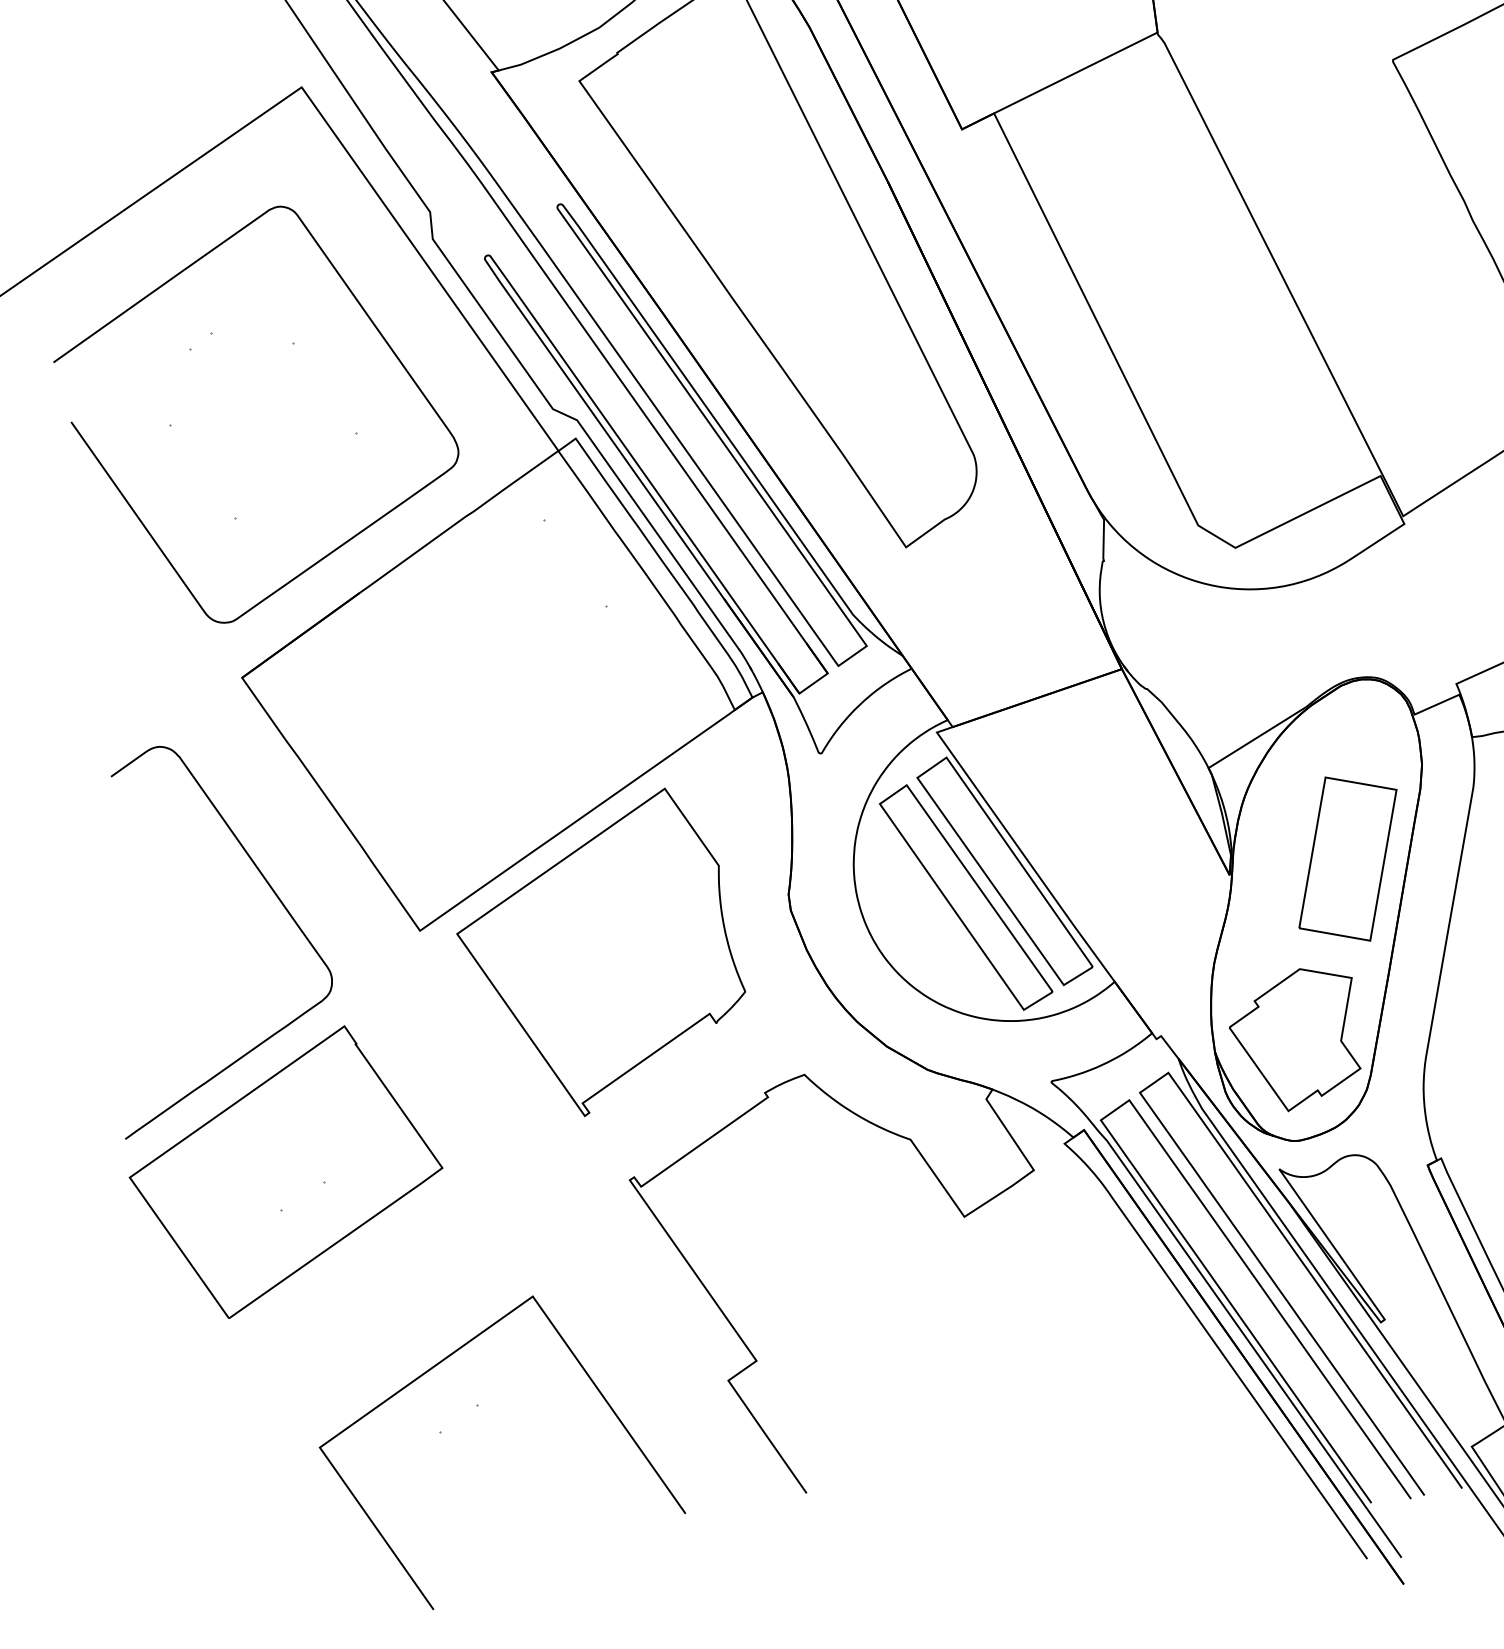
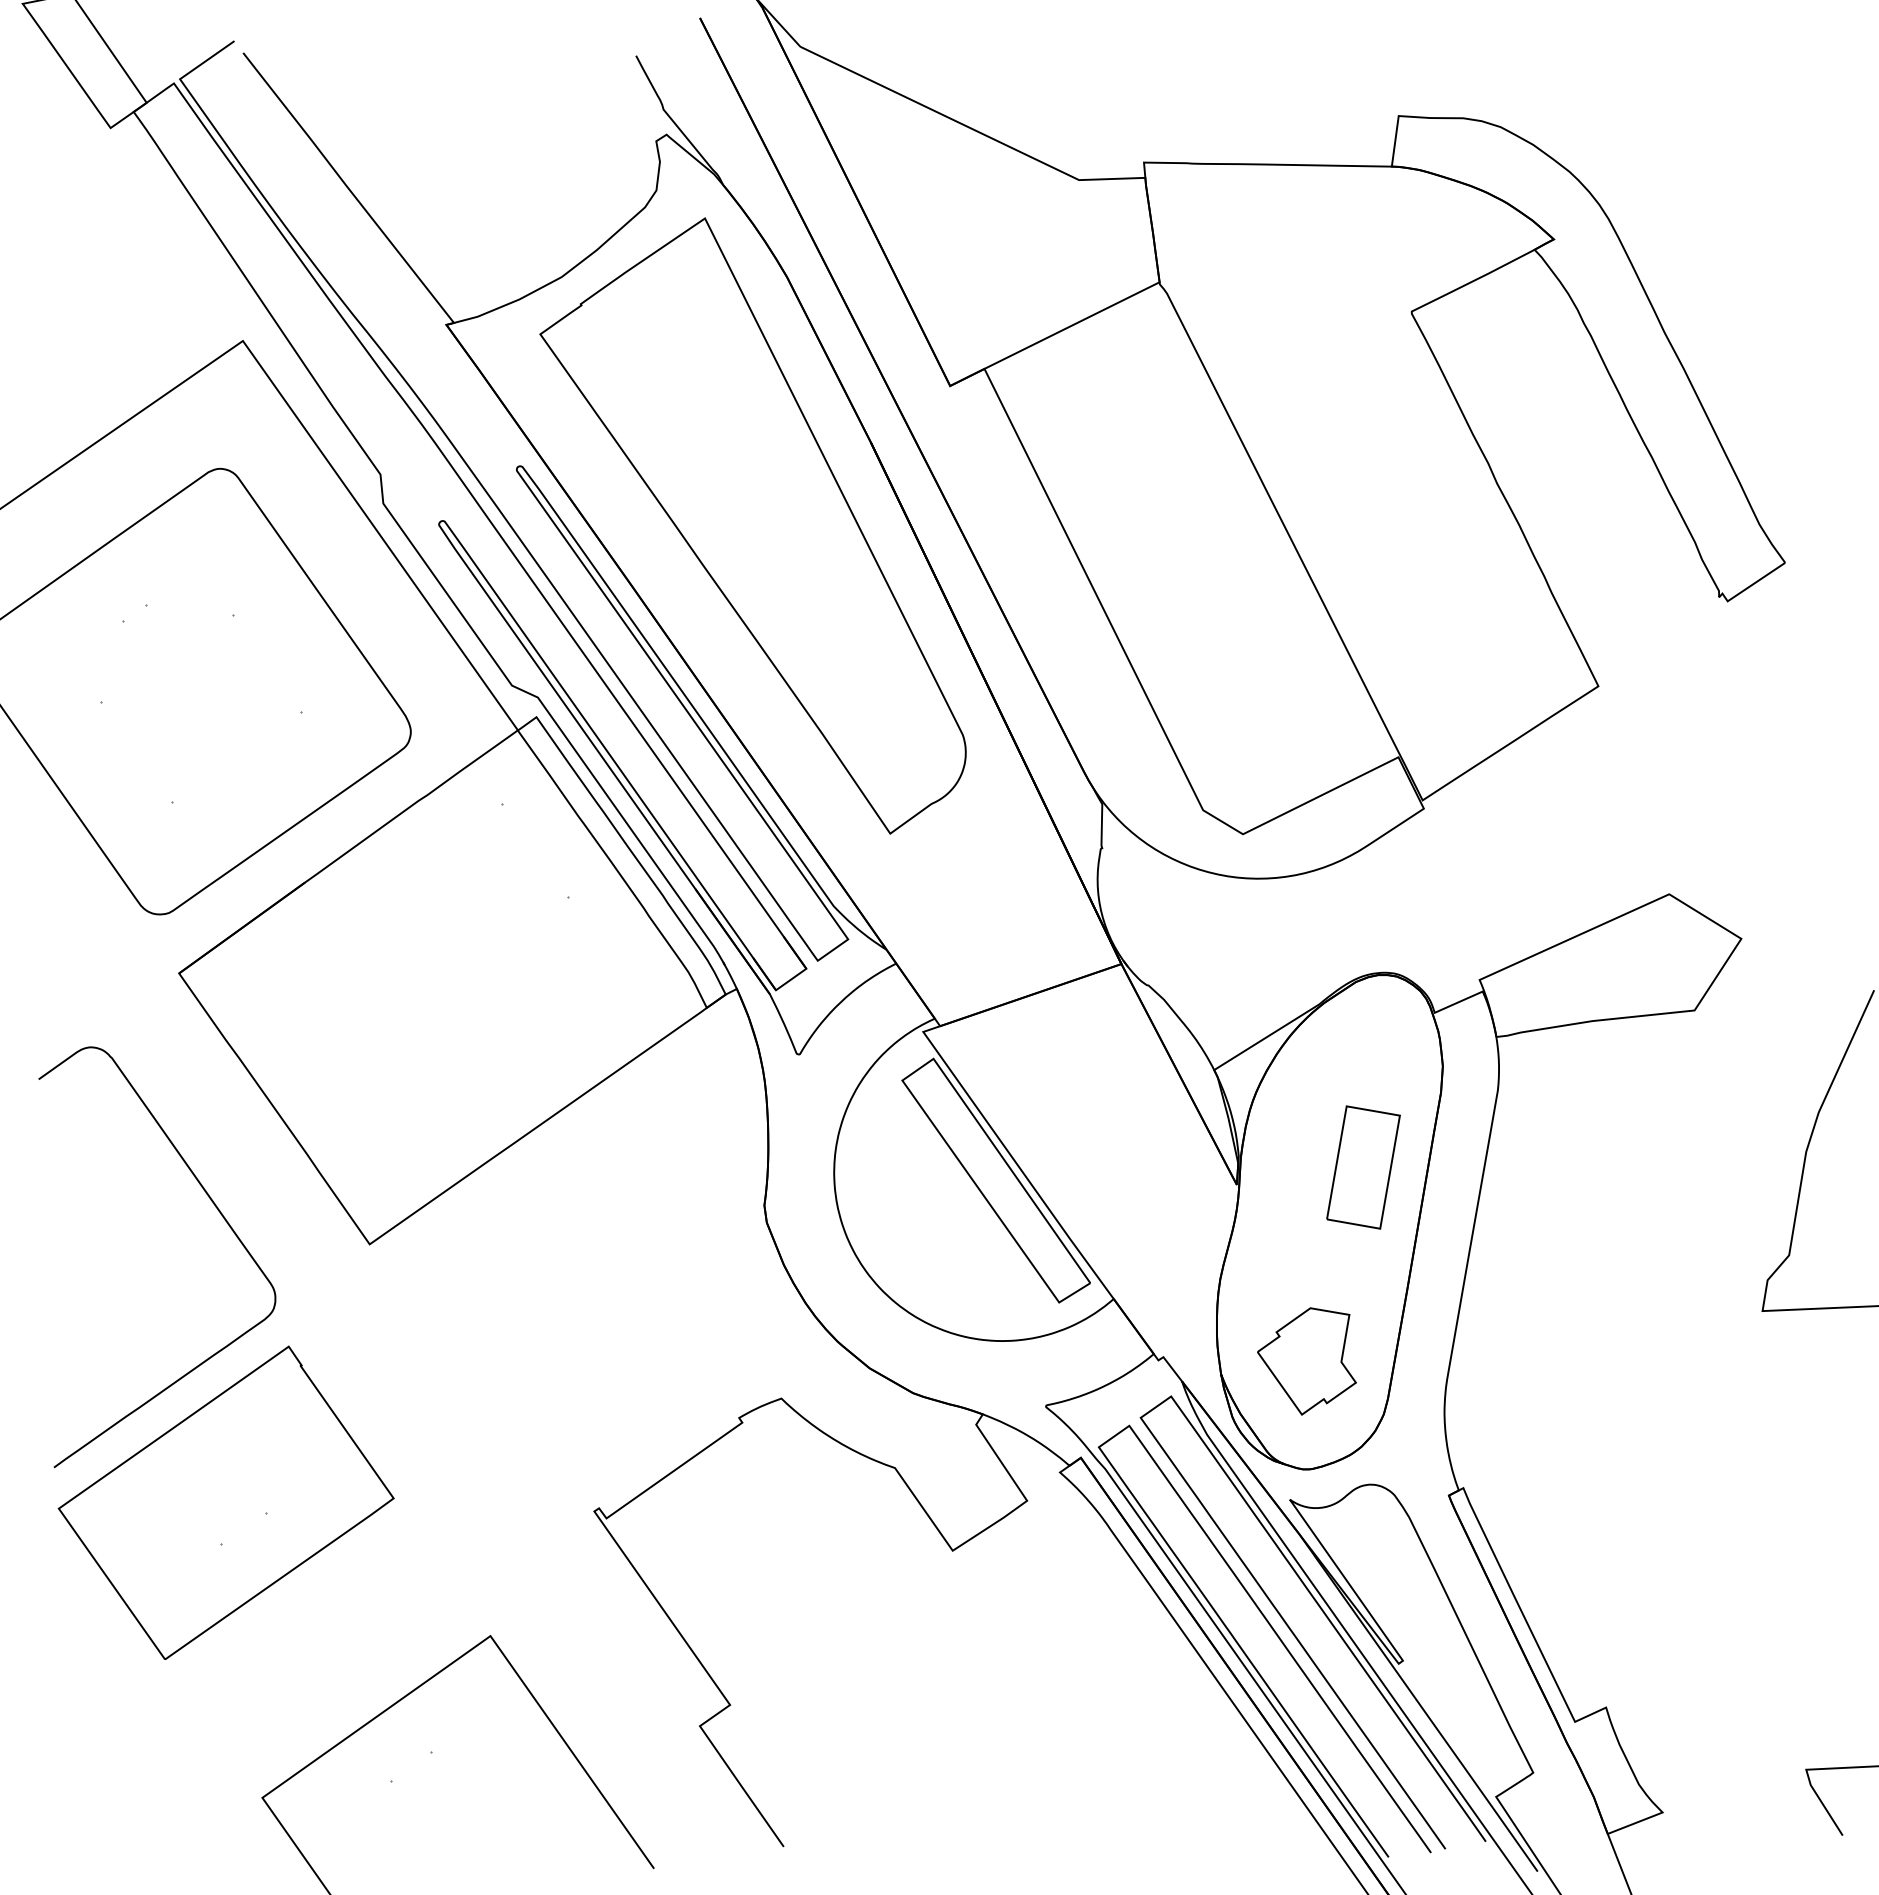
part: (1347, 859) -> (1363, 1167), size x0.7
part: (966, 897) -> (954, 1208), removed
part: (601, 952) -> (563, 1267), removed
part: (1294, 1040) -> (1306, 1361), size x0.7

